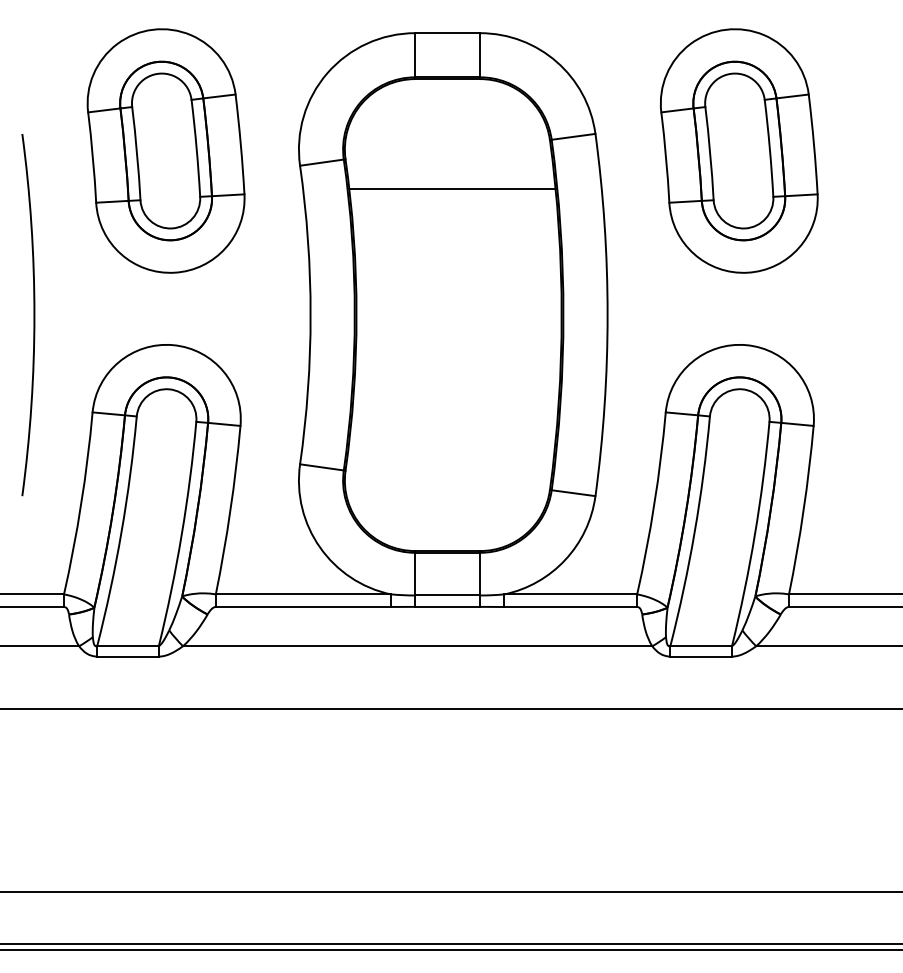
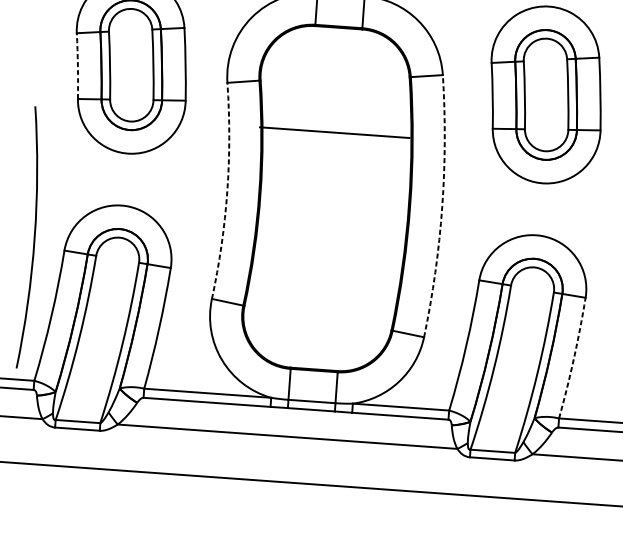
arc: (92, 157) -> (77, 66), solid -> dashed
line: (452, 188) -> (334, 132), moved
arc: (33, 315) -> (34, 238), moved
arc: (310, 315) -> (227, 191), solid -> dashed
arc: (607, 315) -> (442, 207), solid -> dashed
arc: (803, 510) -> (573, 358), solid -> dashed

